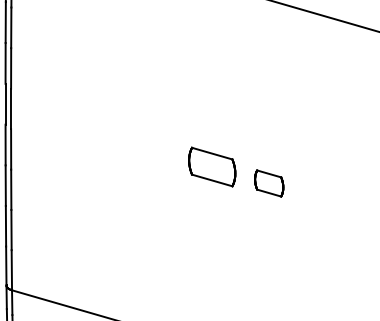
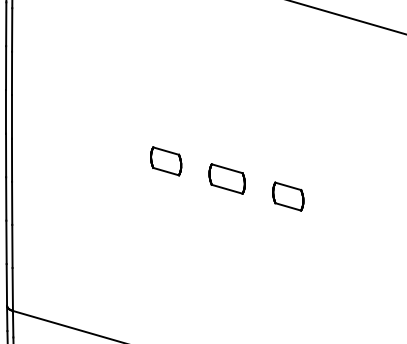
part: (155, 150) -> (166, 161), added
part: (211, 166) -> (226, 178), size x0.71

